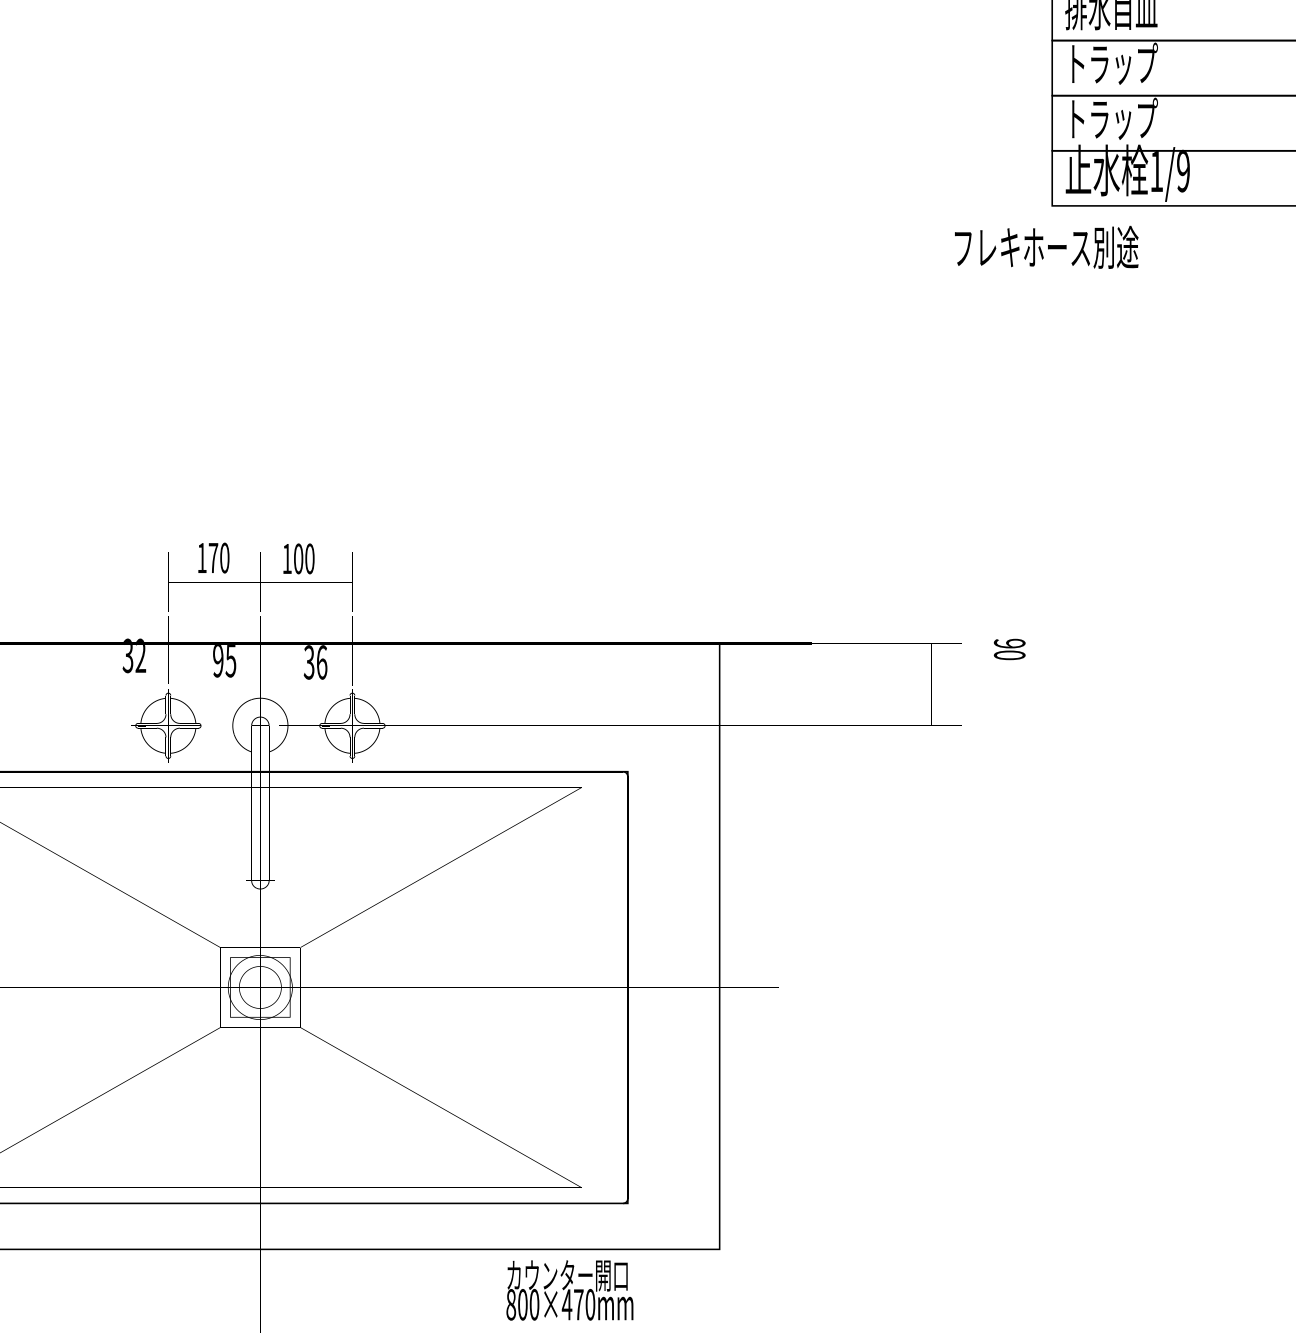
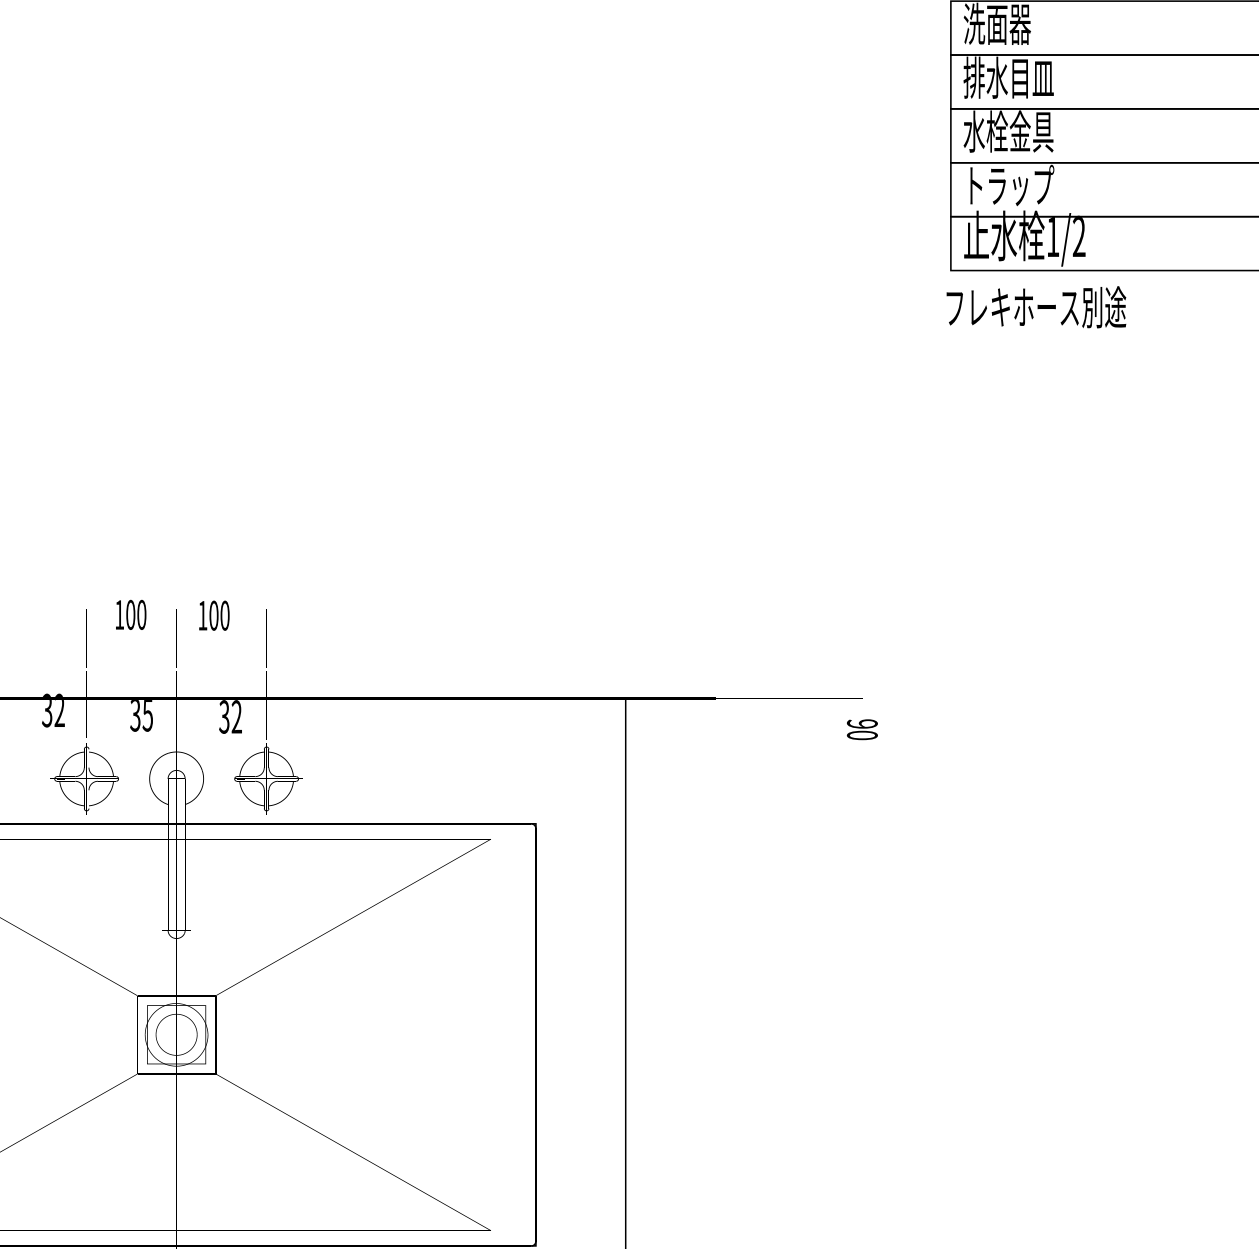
text: (1111, 63) -> (1008, 131), トラップ -> 水栓金具
text: (1183, 172) -> (1079, 237), 1/9 -> 1/2
text: (1046, 246) -> (1036, 306), moved
text: (213, 557) -> (130, 614), 170 -> 100
text: (1009, 649) -> (862, 729), moved
text: (217, 661) -> (134, 716), 95 -> 35
text: (321, 662) -> (236, 717), 36 -> 32

